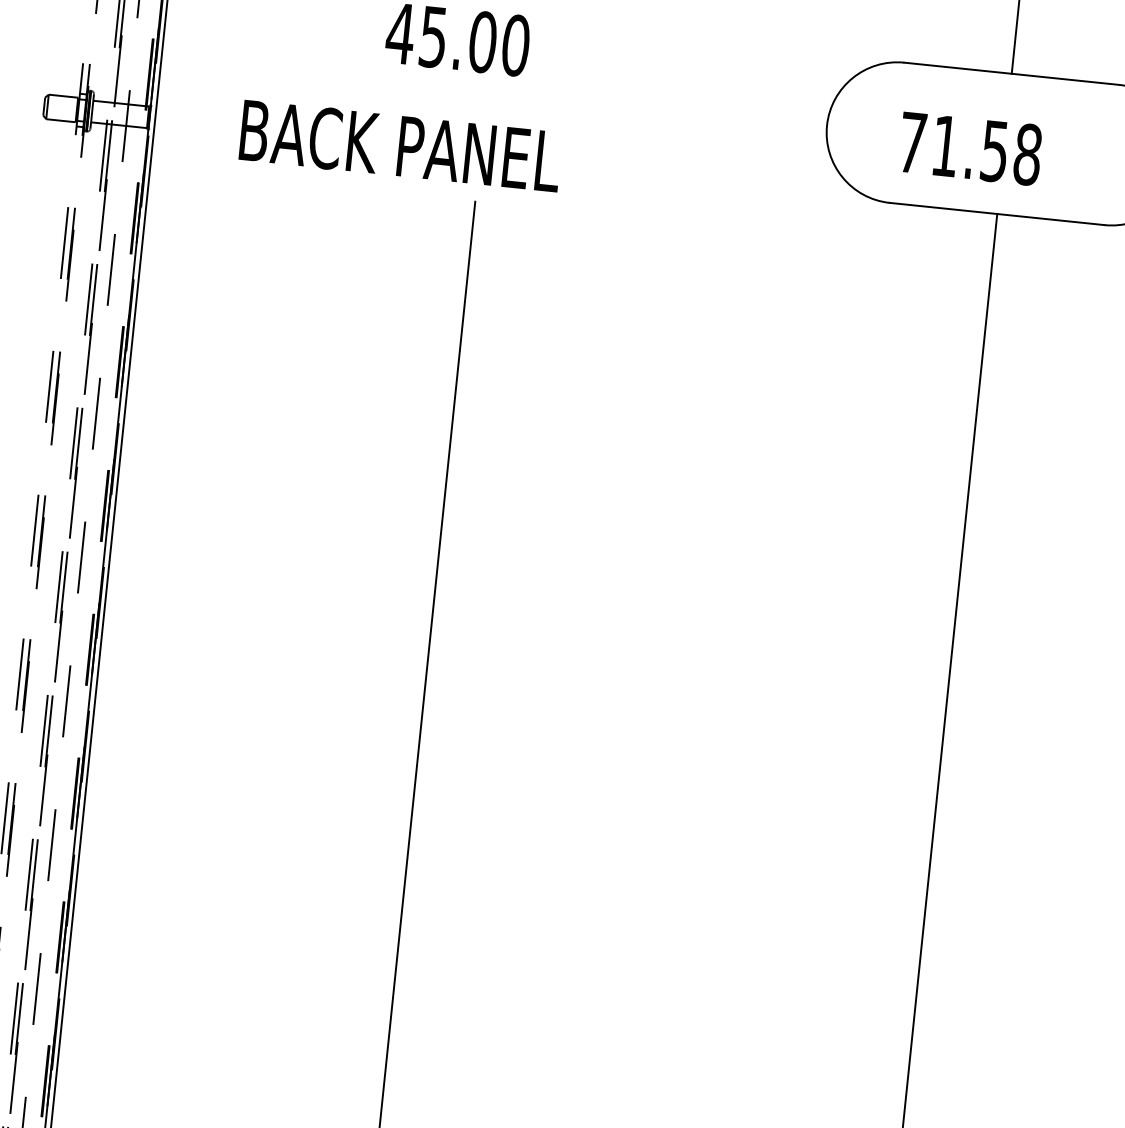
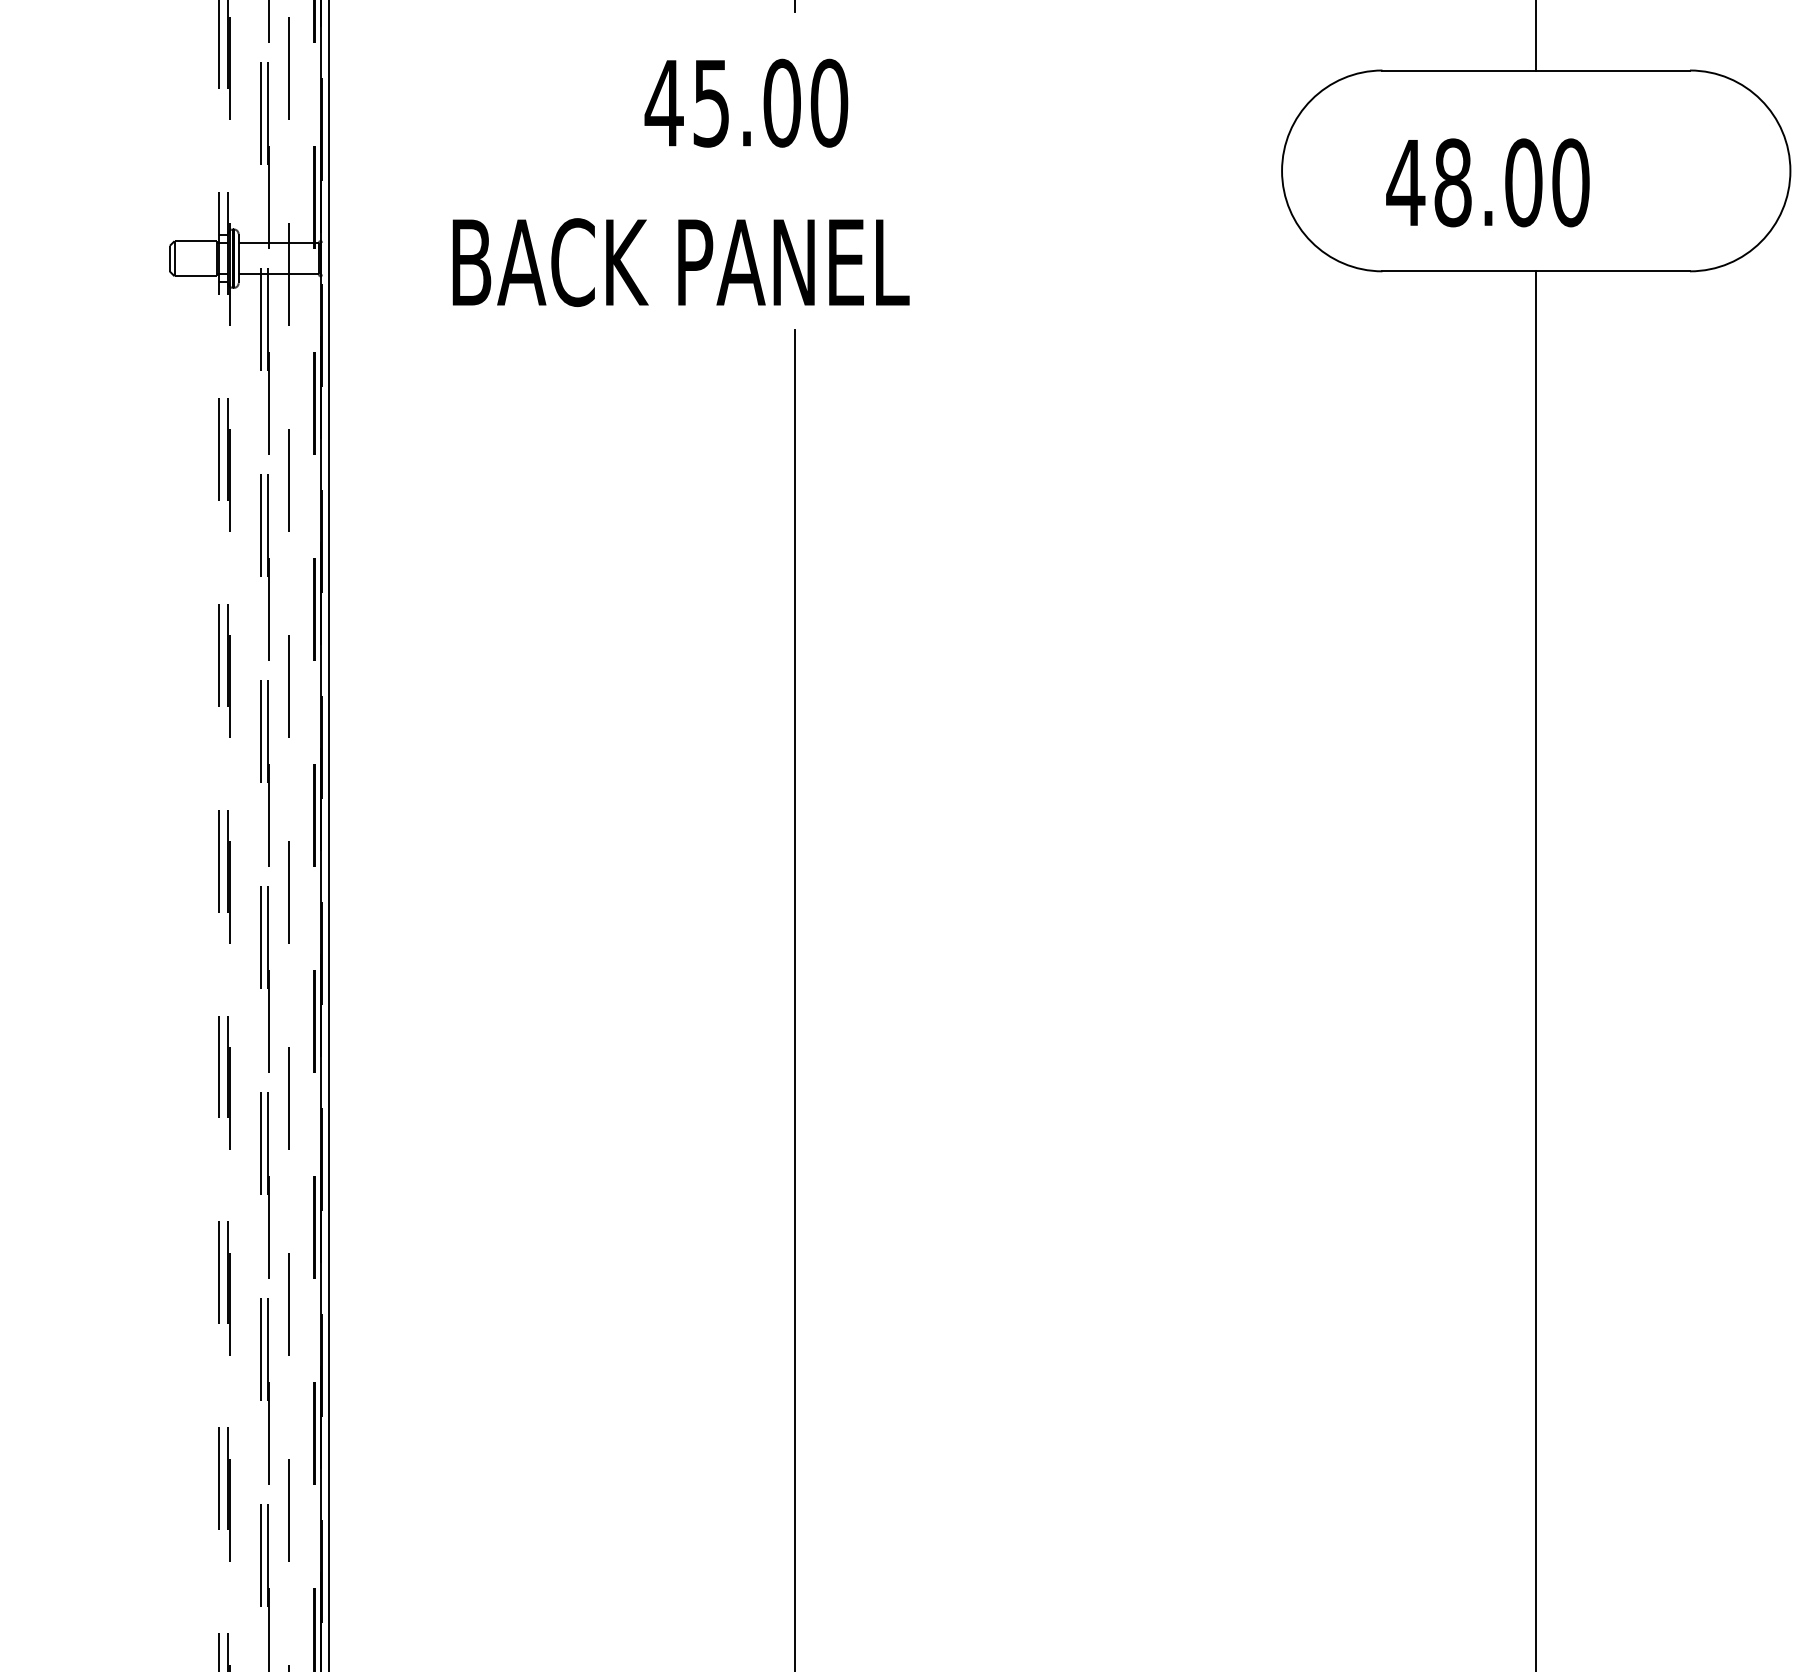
text: (969, 148) -> (1487, 182), 71.58 -> 48.00

